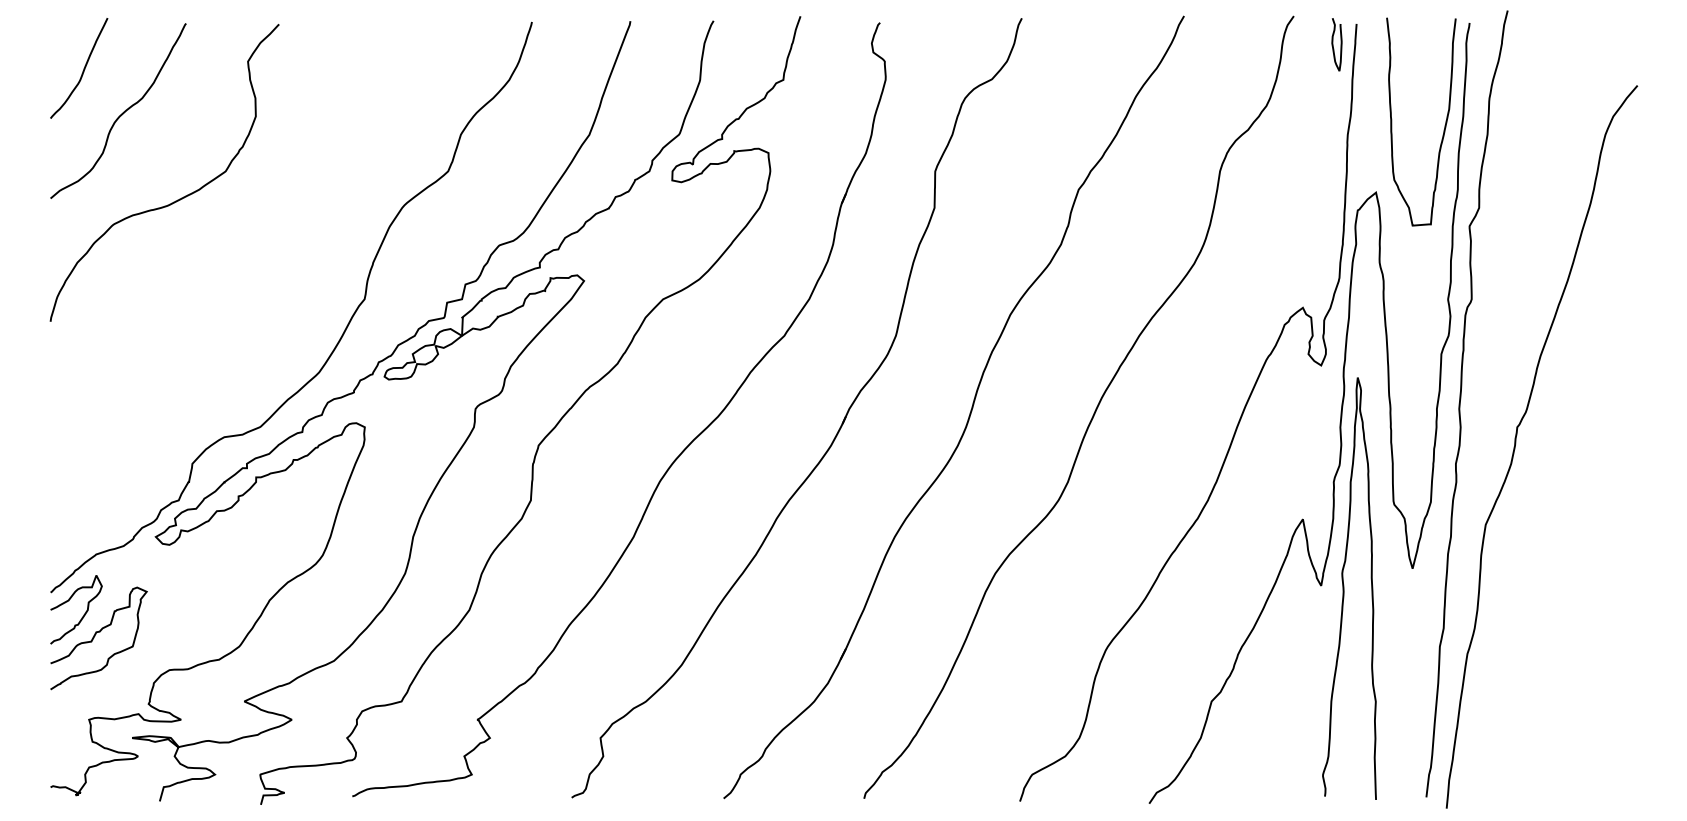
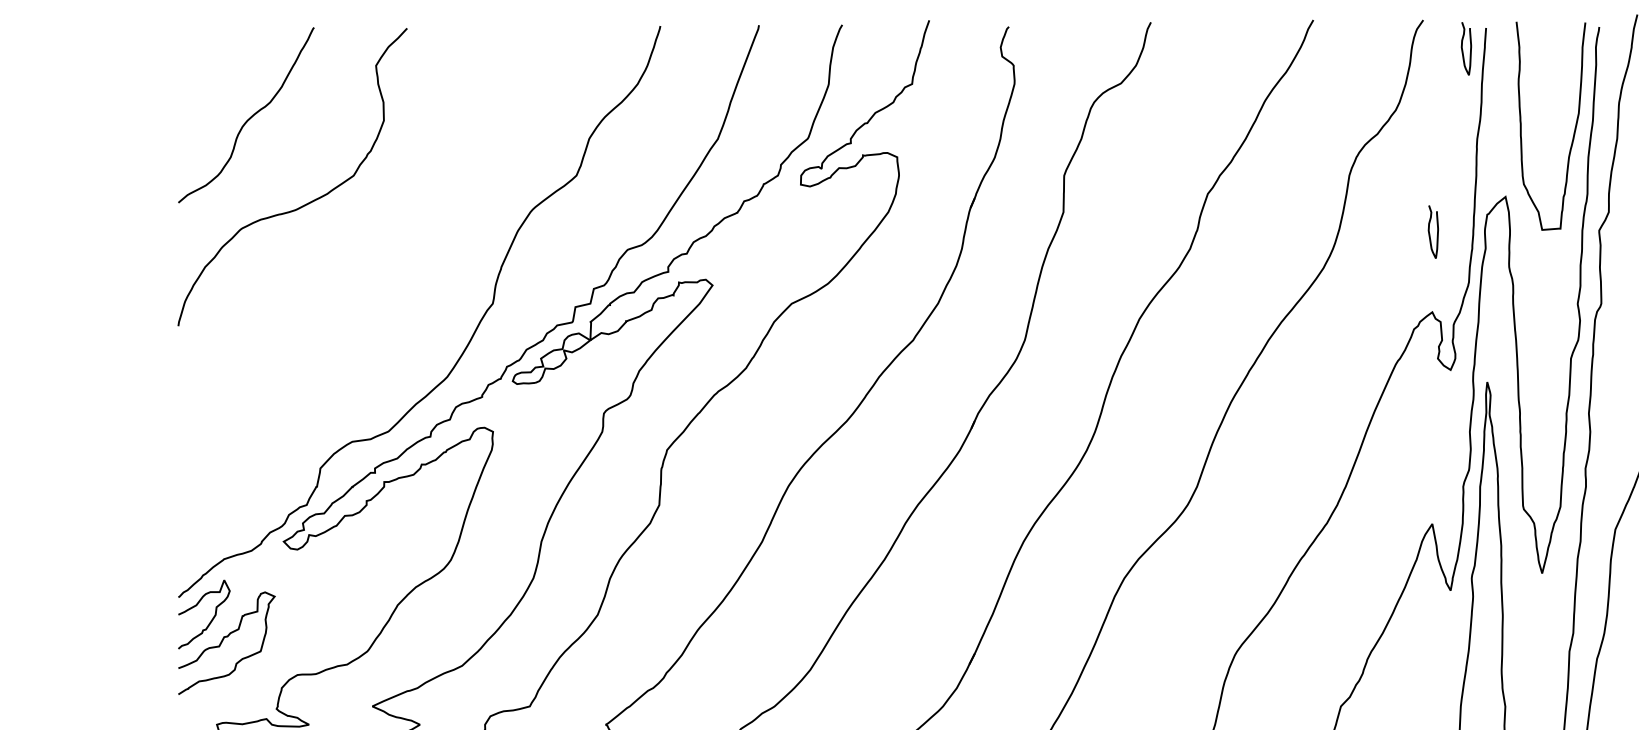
curve: (83, 68) -> (211, 72), removed
curve: (1300, 227) -> (1429, 231), added

